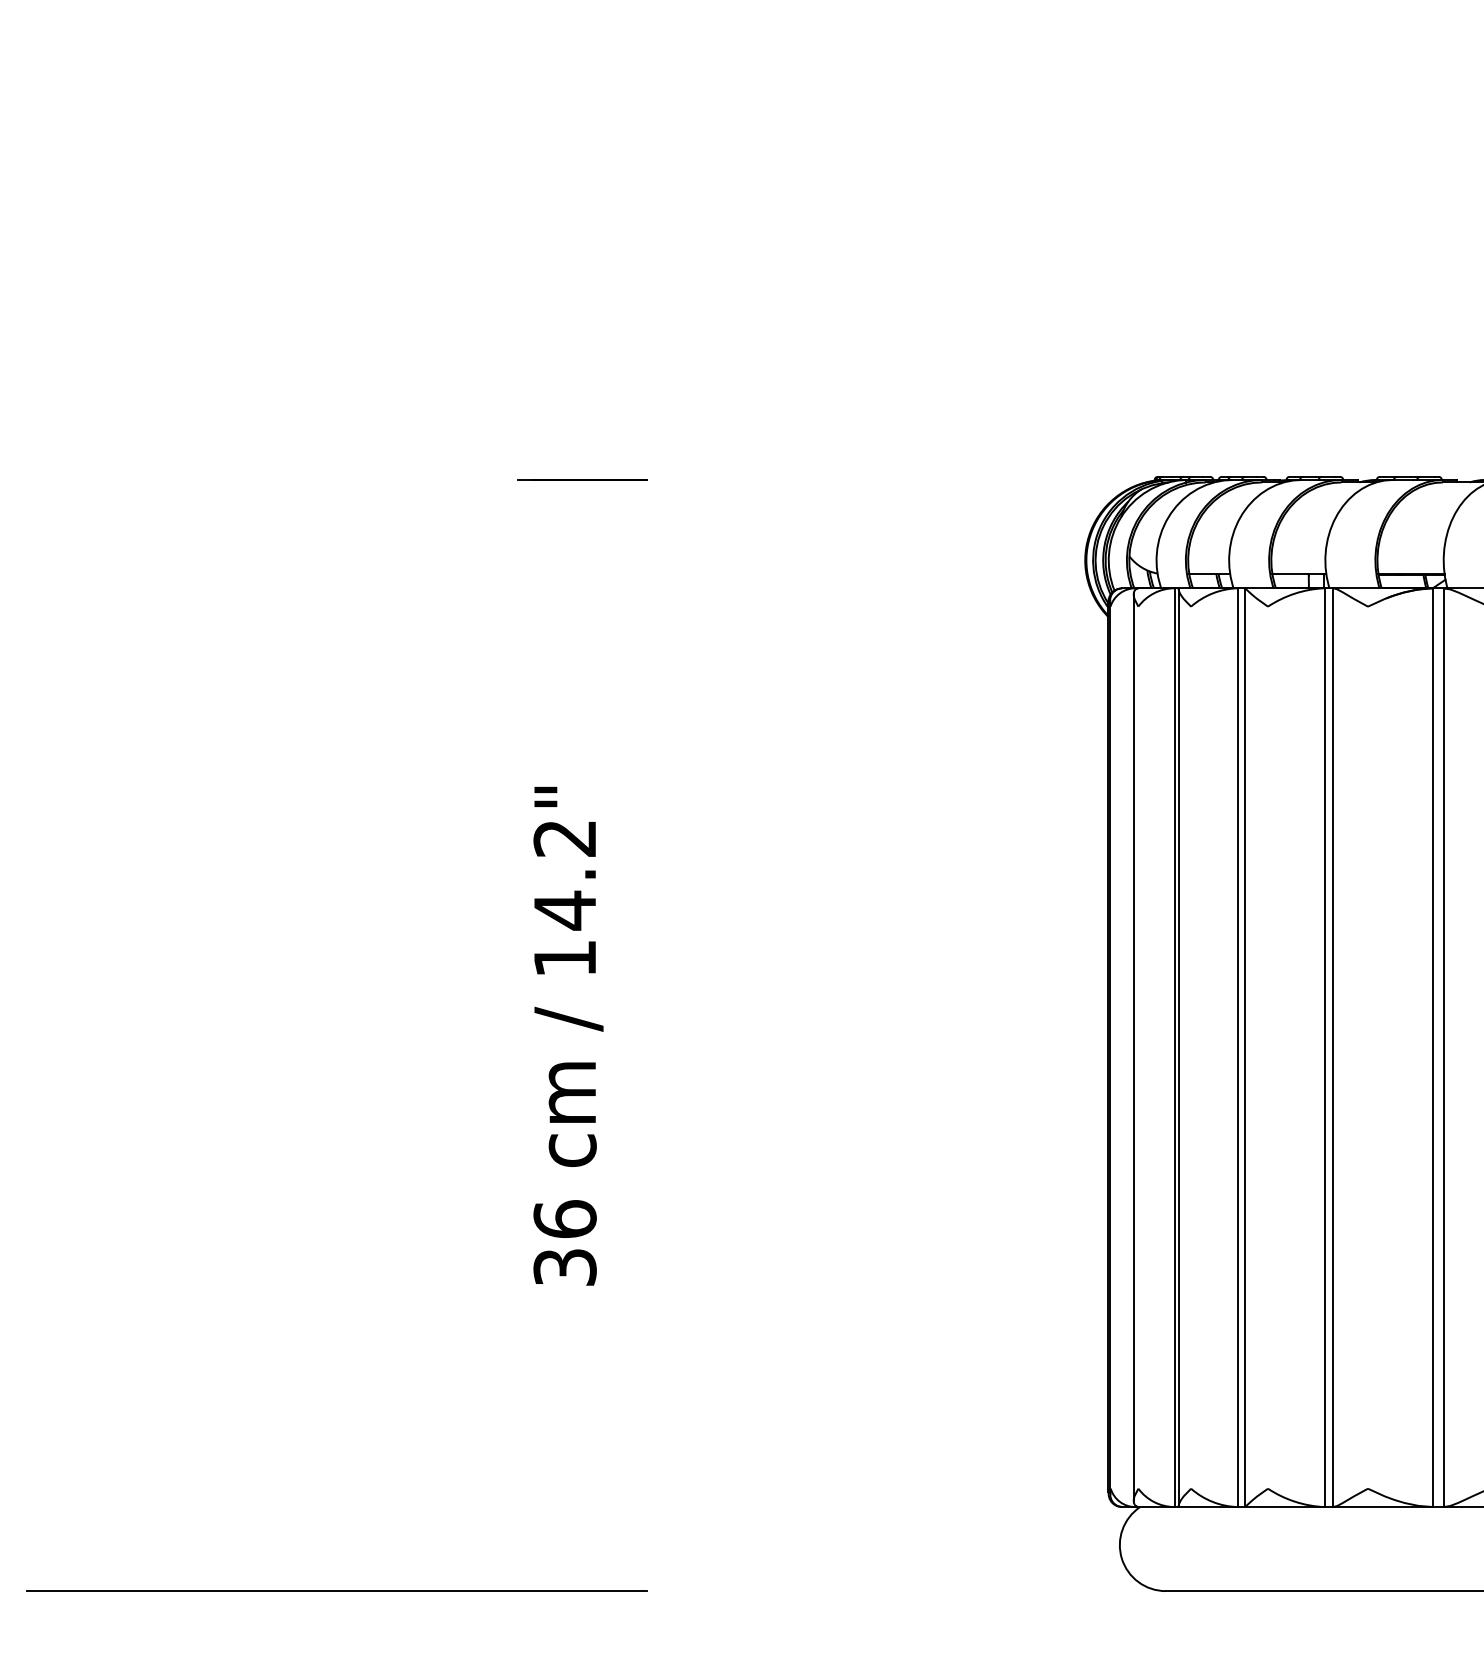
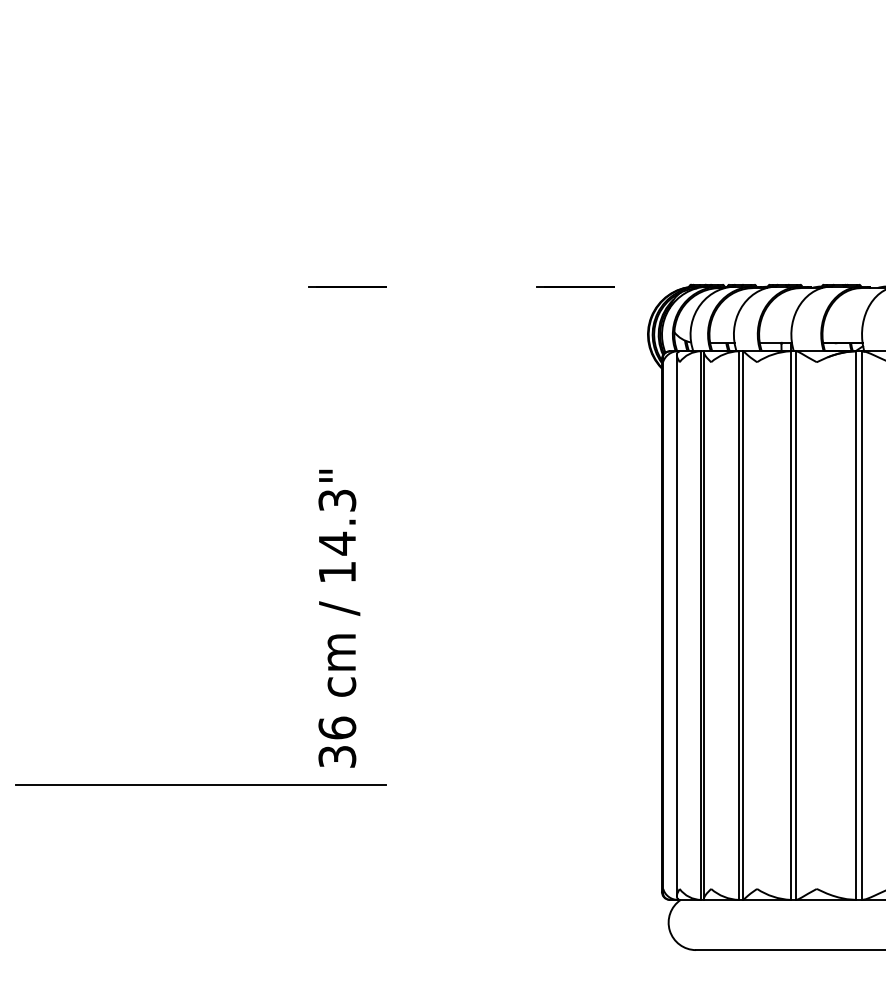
line: (963, 479) -> (575, 286), added
text: (565, 838) -> (337, 500), 14.2" -> 14.3"
line: (335, 1590) -> (200, 784), moved

